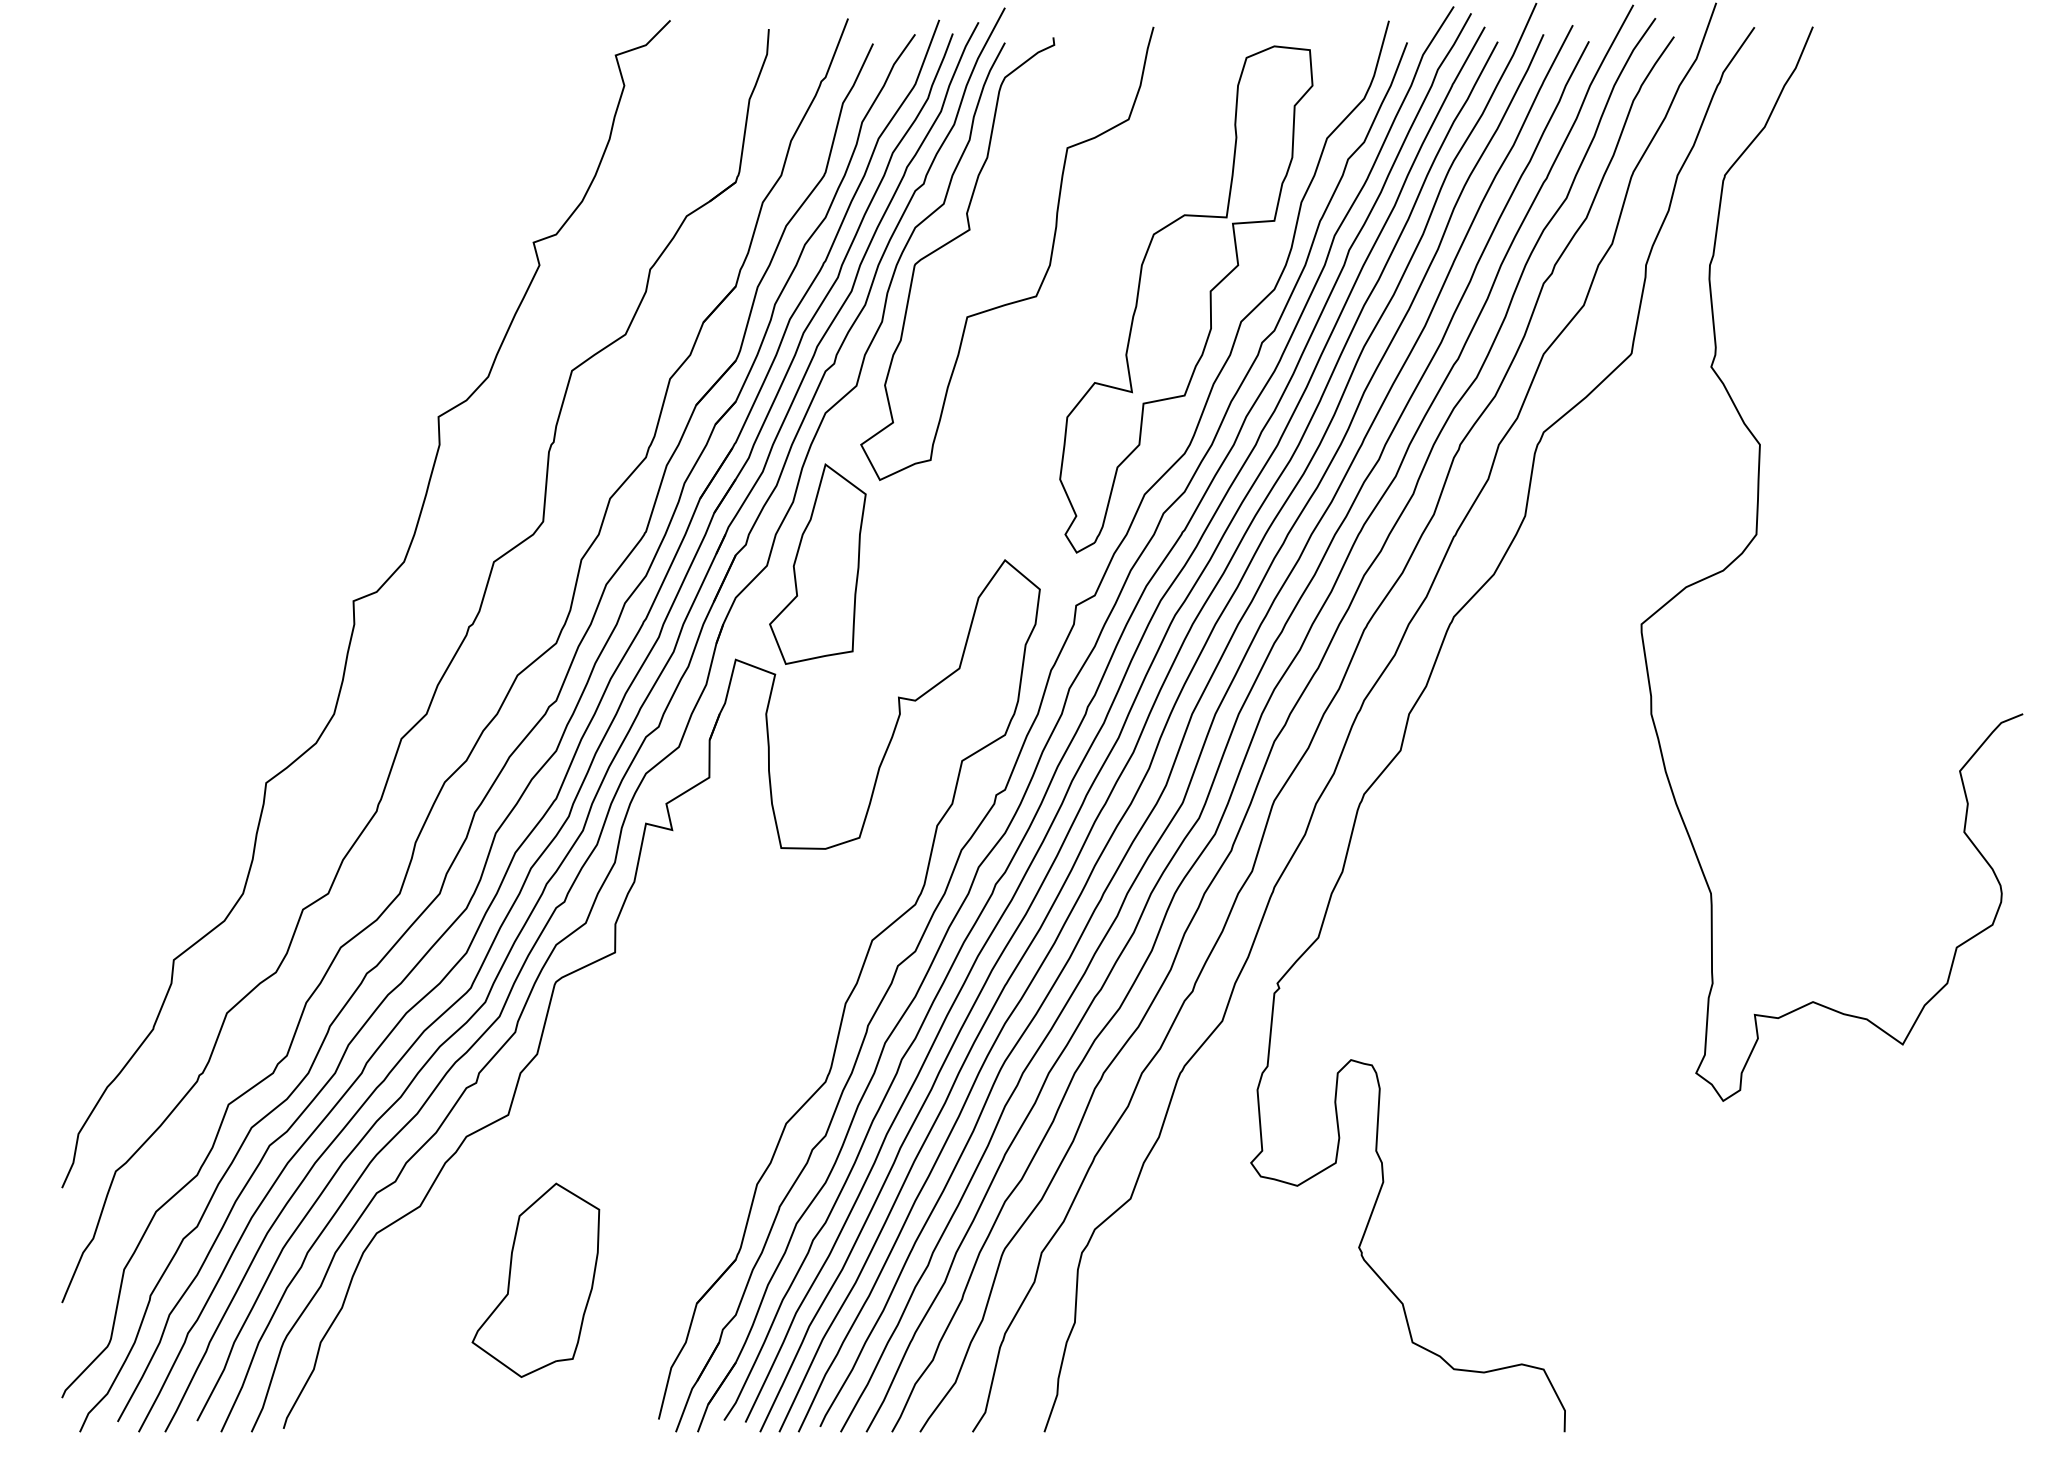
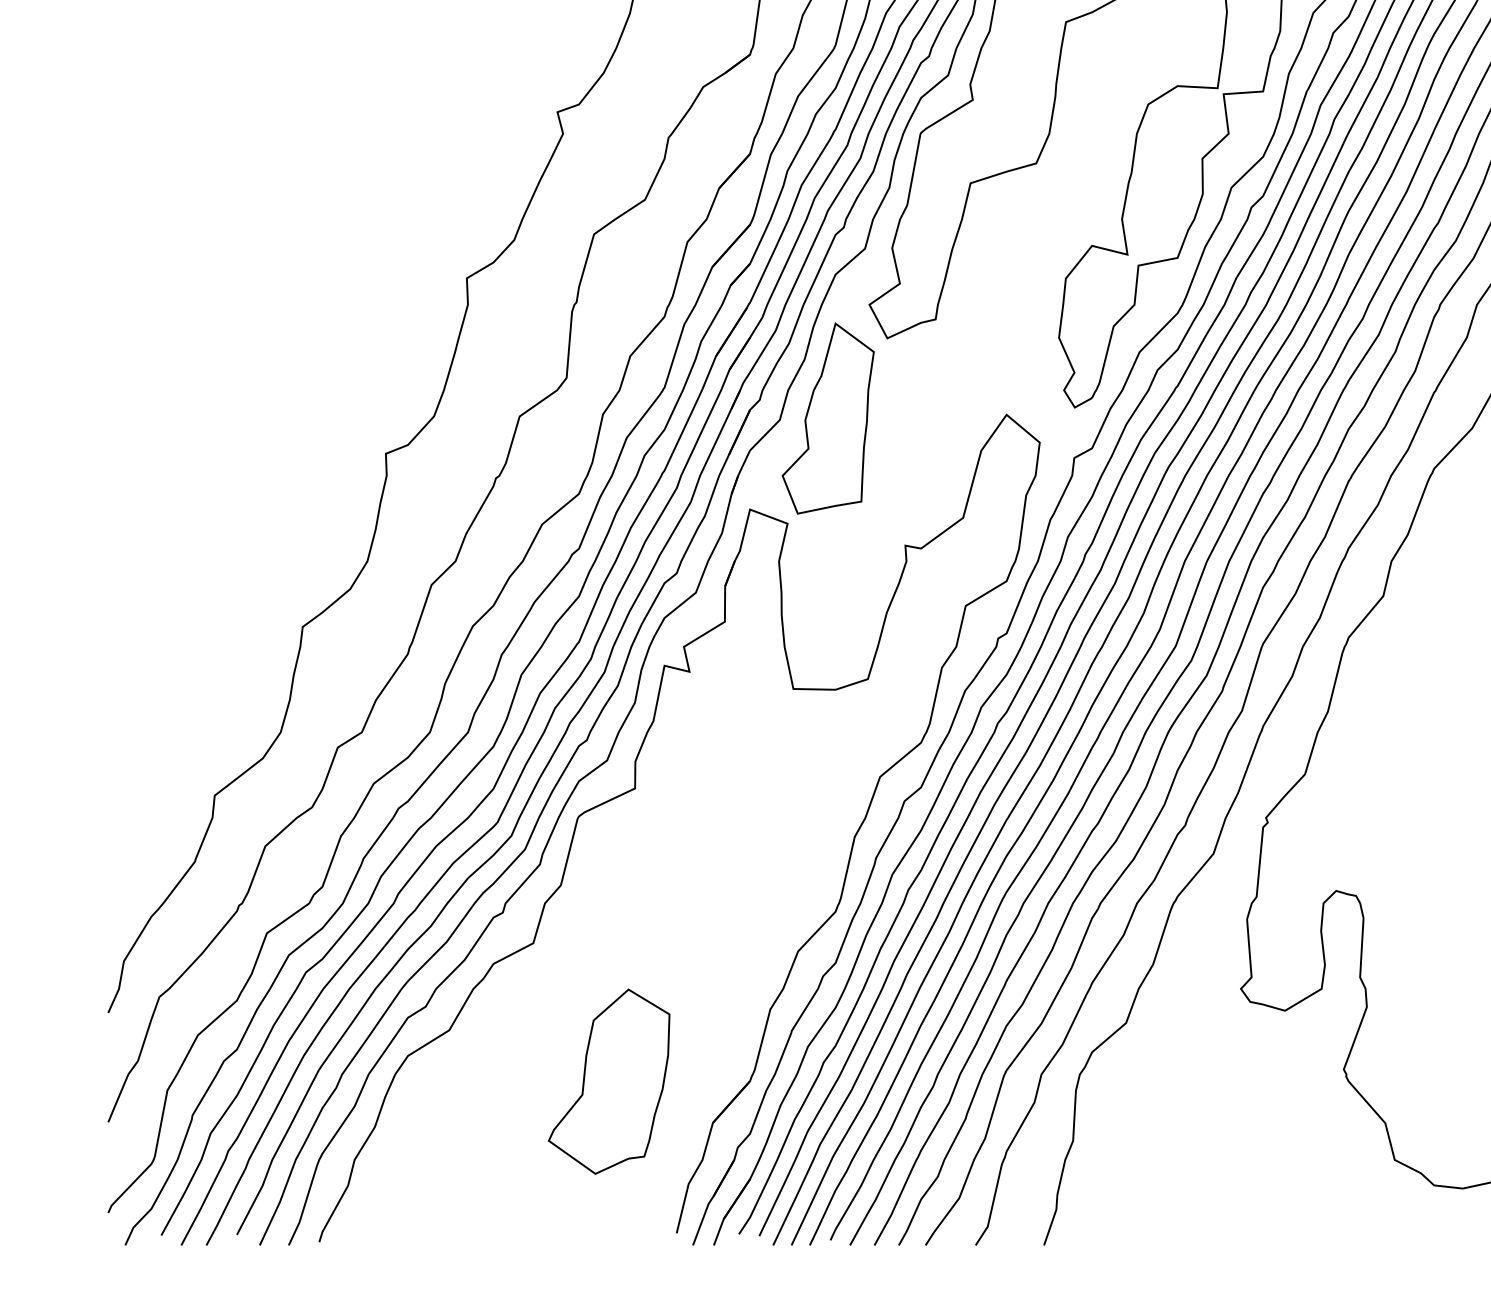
part: (535, 1279) -> (608, 1080), moved

